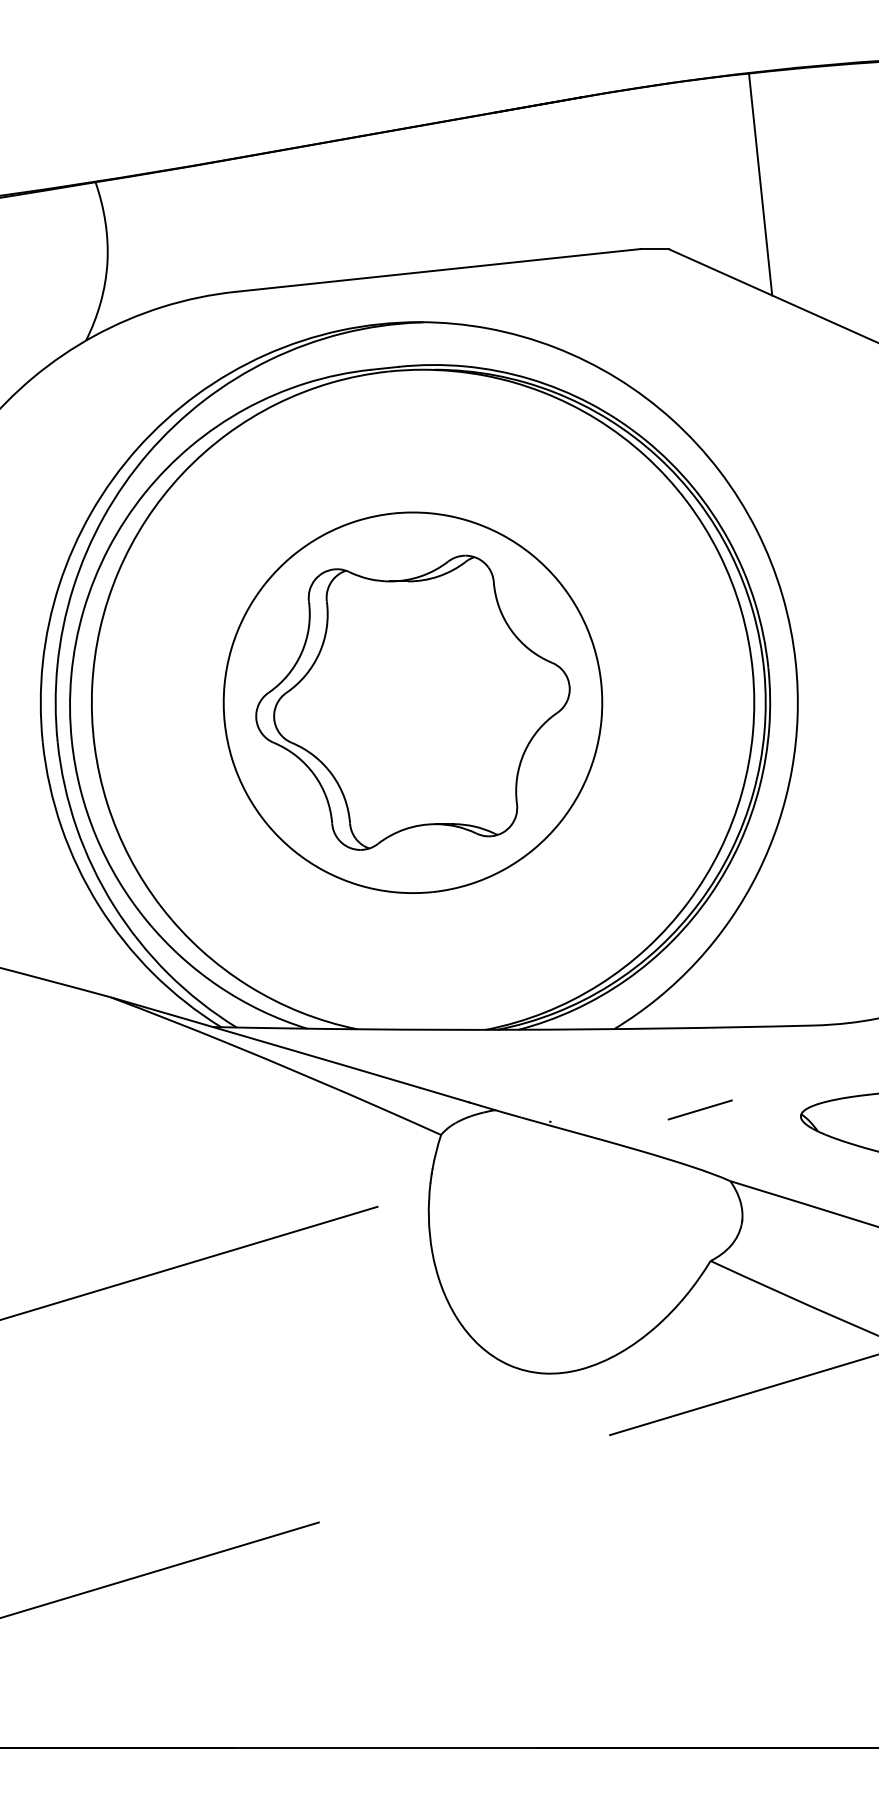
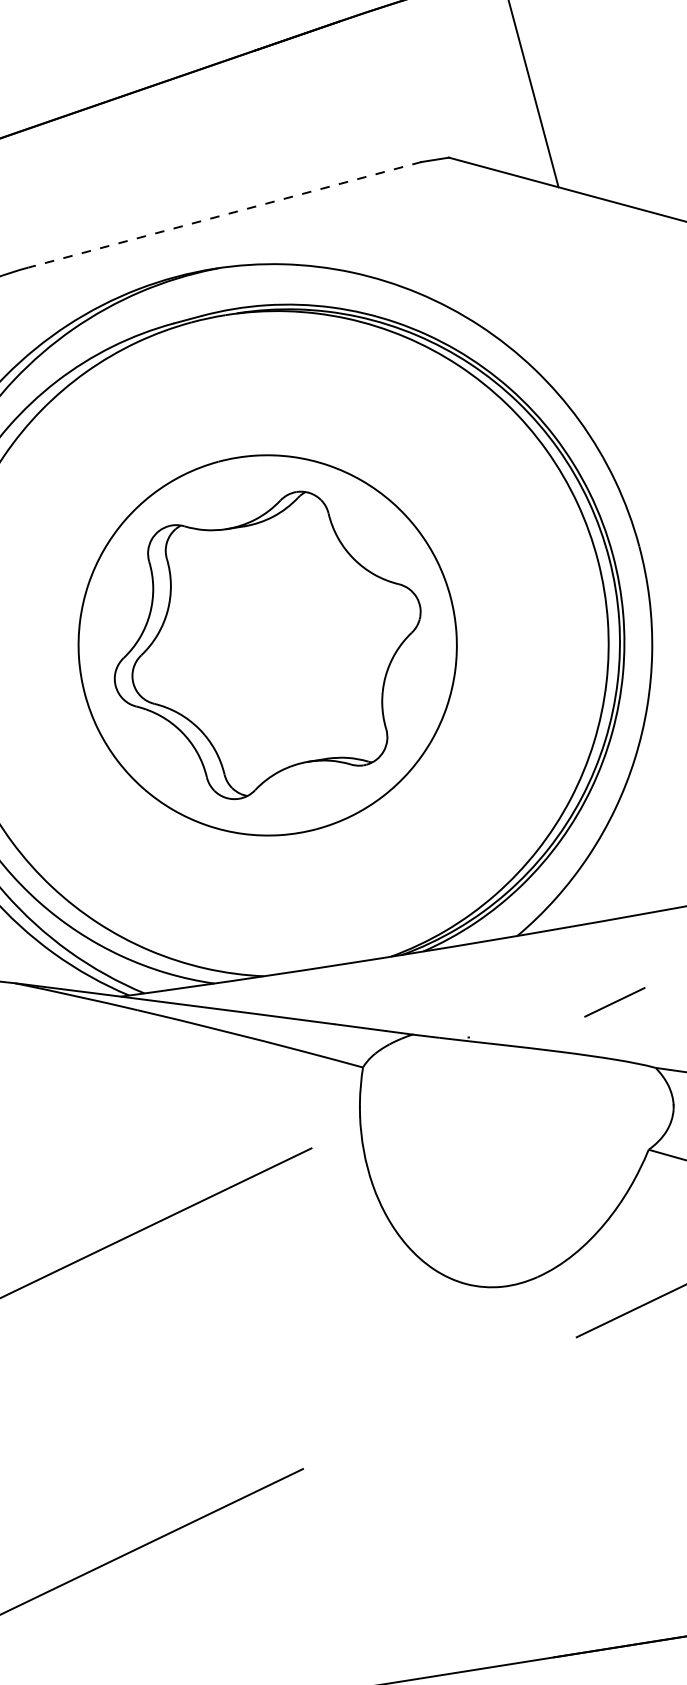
line: (438, 270) -> (225, 214), solid -> dashed

